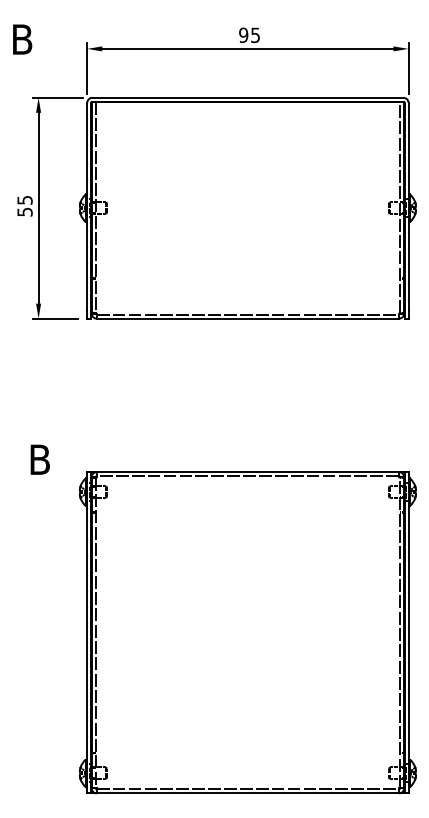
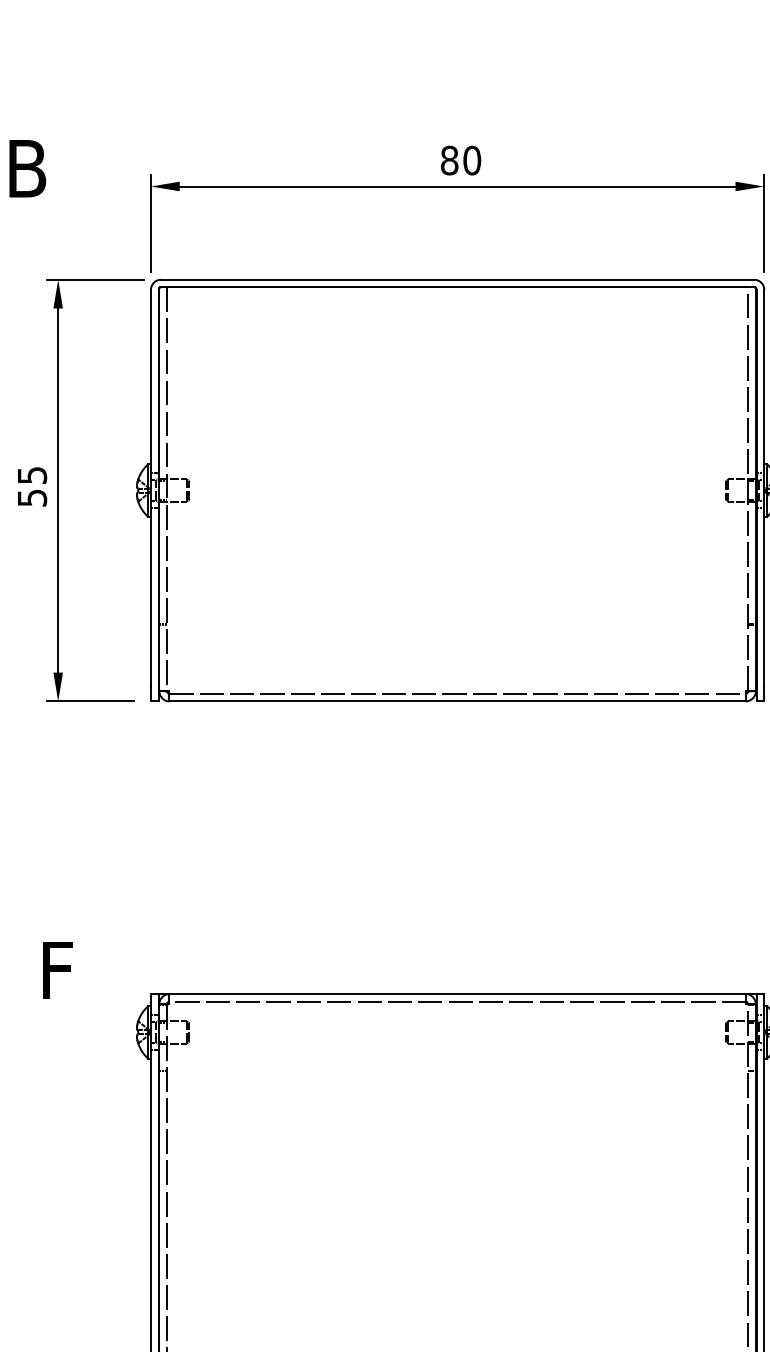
text: (249, 35) -> (460, 160), 95 -> 80
text: (39, 459) -> (59, 970), B -> F

